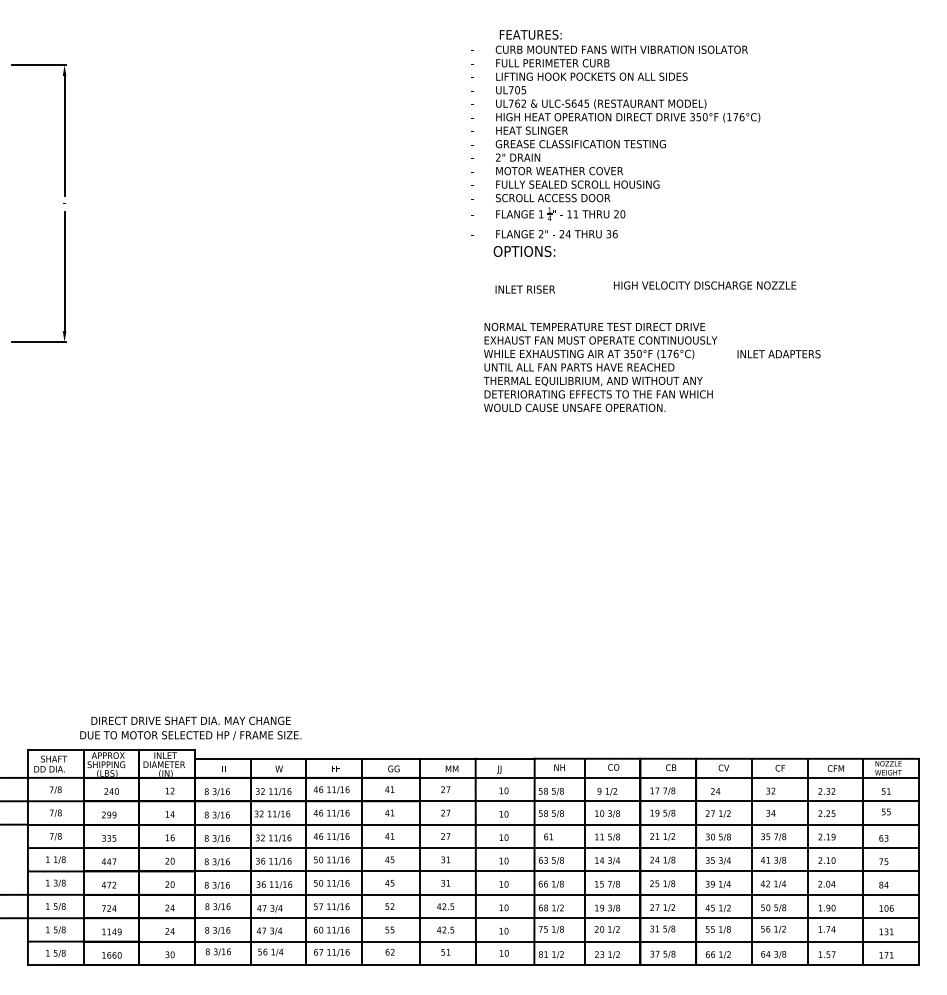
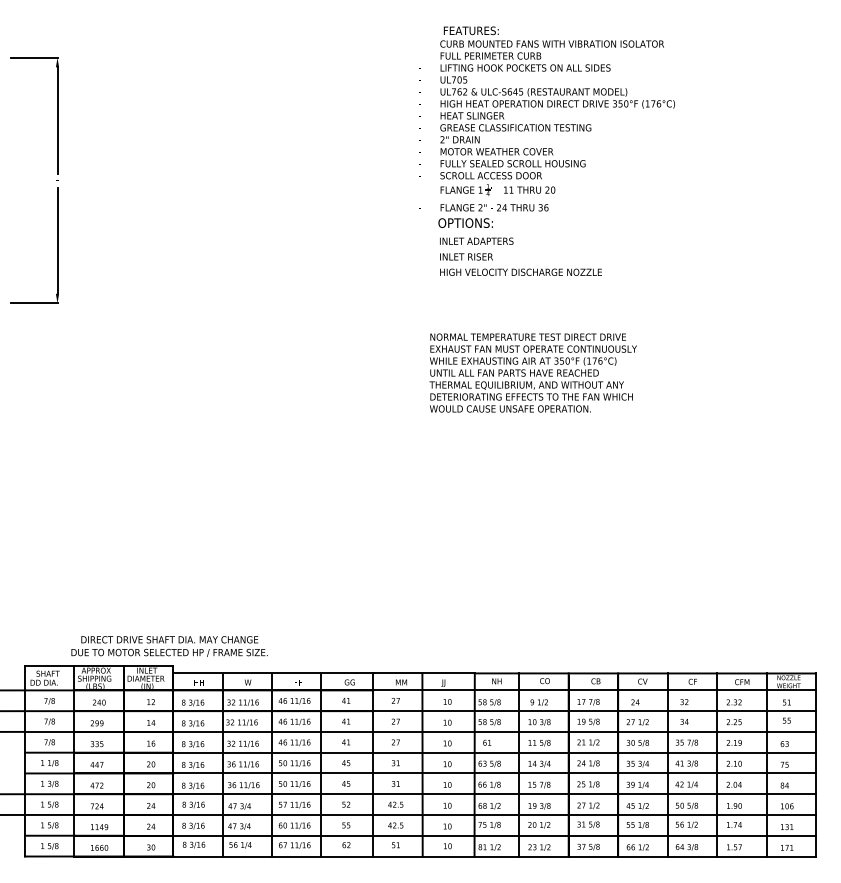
text: (704, 284) -> (520, 271), moved
text: (778, 353) -> (476, 240), moved
text: (599, 366) -> (532, 372), moved

